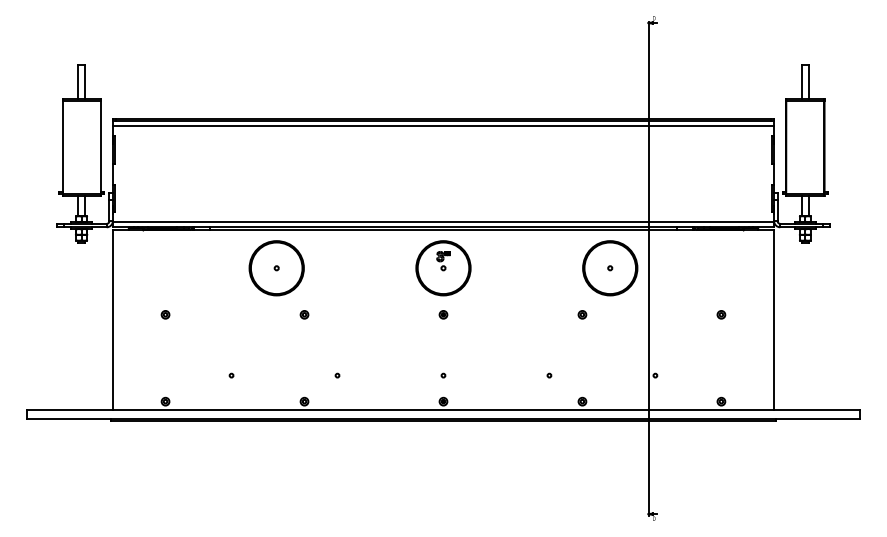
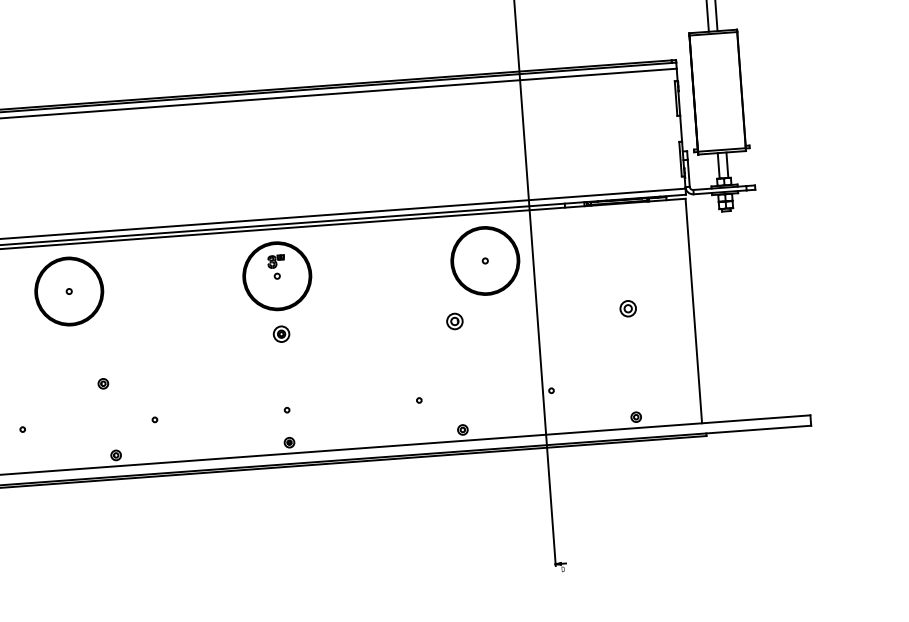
part: (304, 314) -> (103, 383), moved
part: (443, 314) -> (281, 333), size x1.6
part: (582, 314) -> (454, 321), size x1.6
part: (721, 314) -> (628, 308), size x1.6

